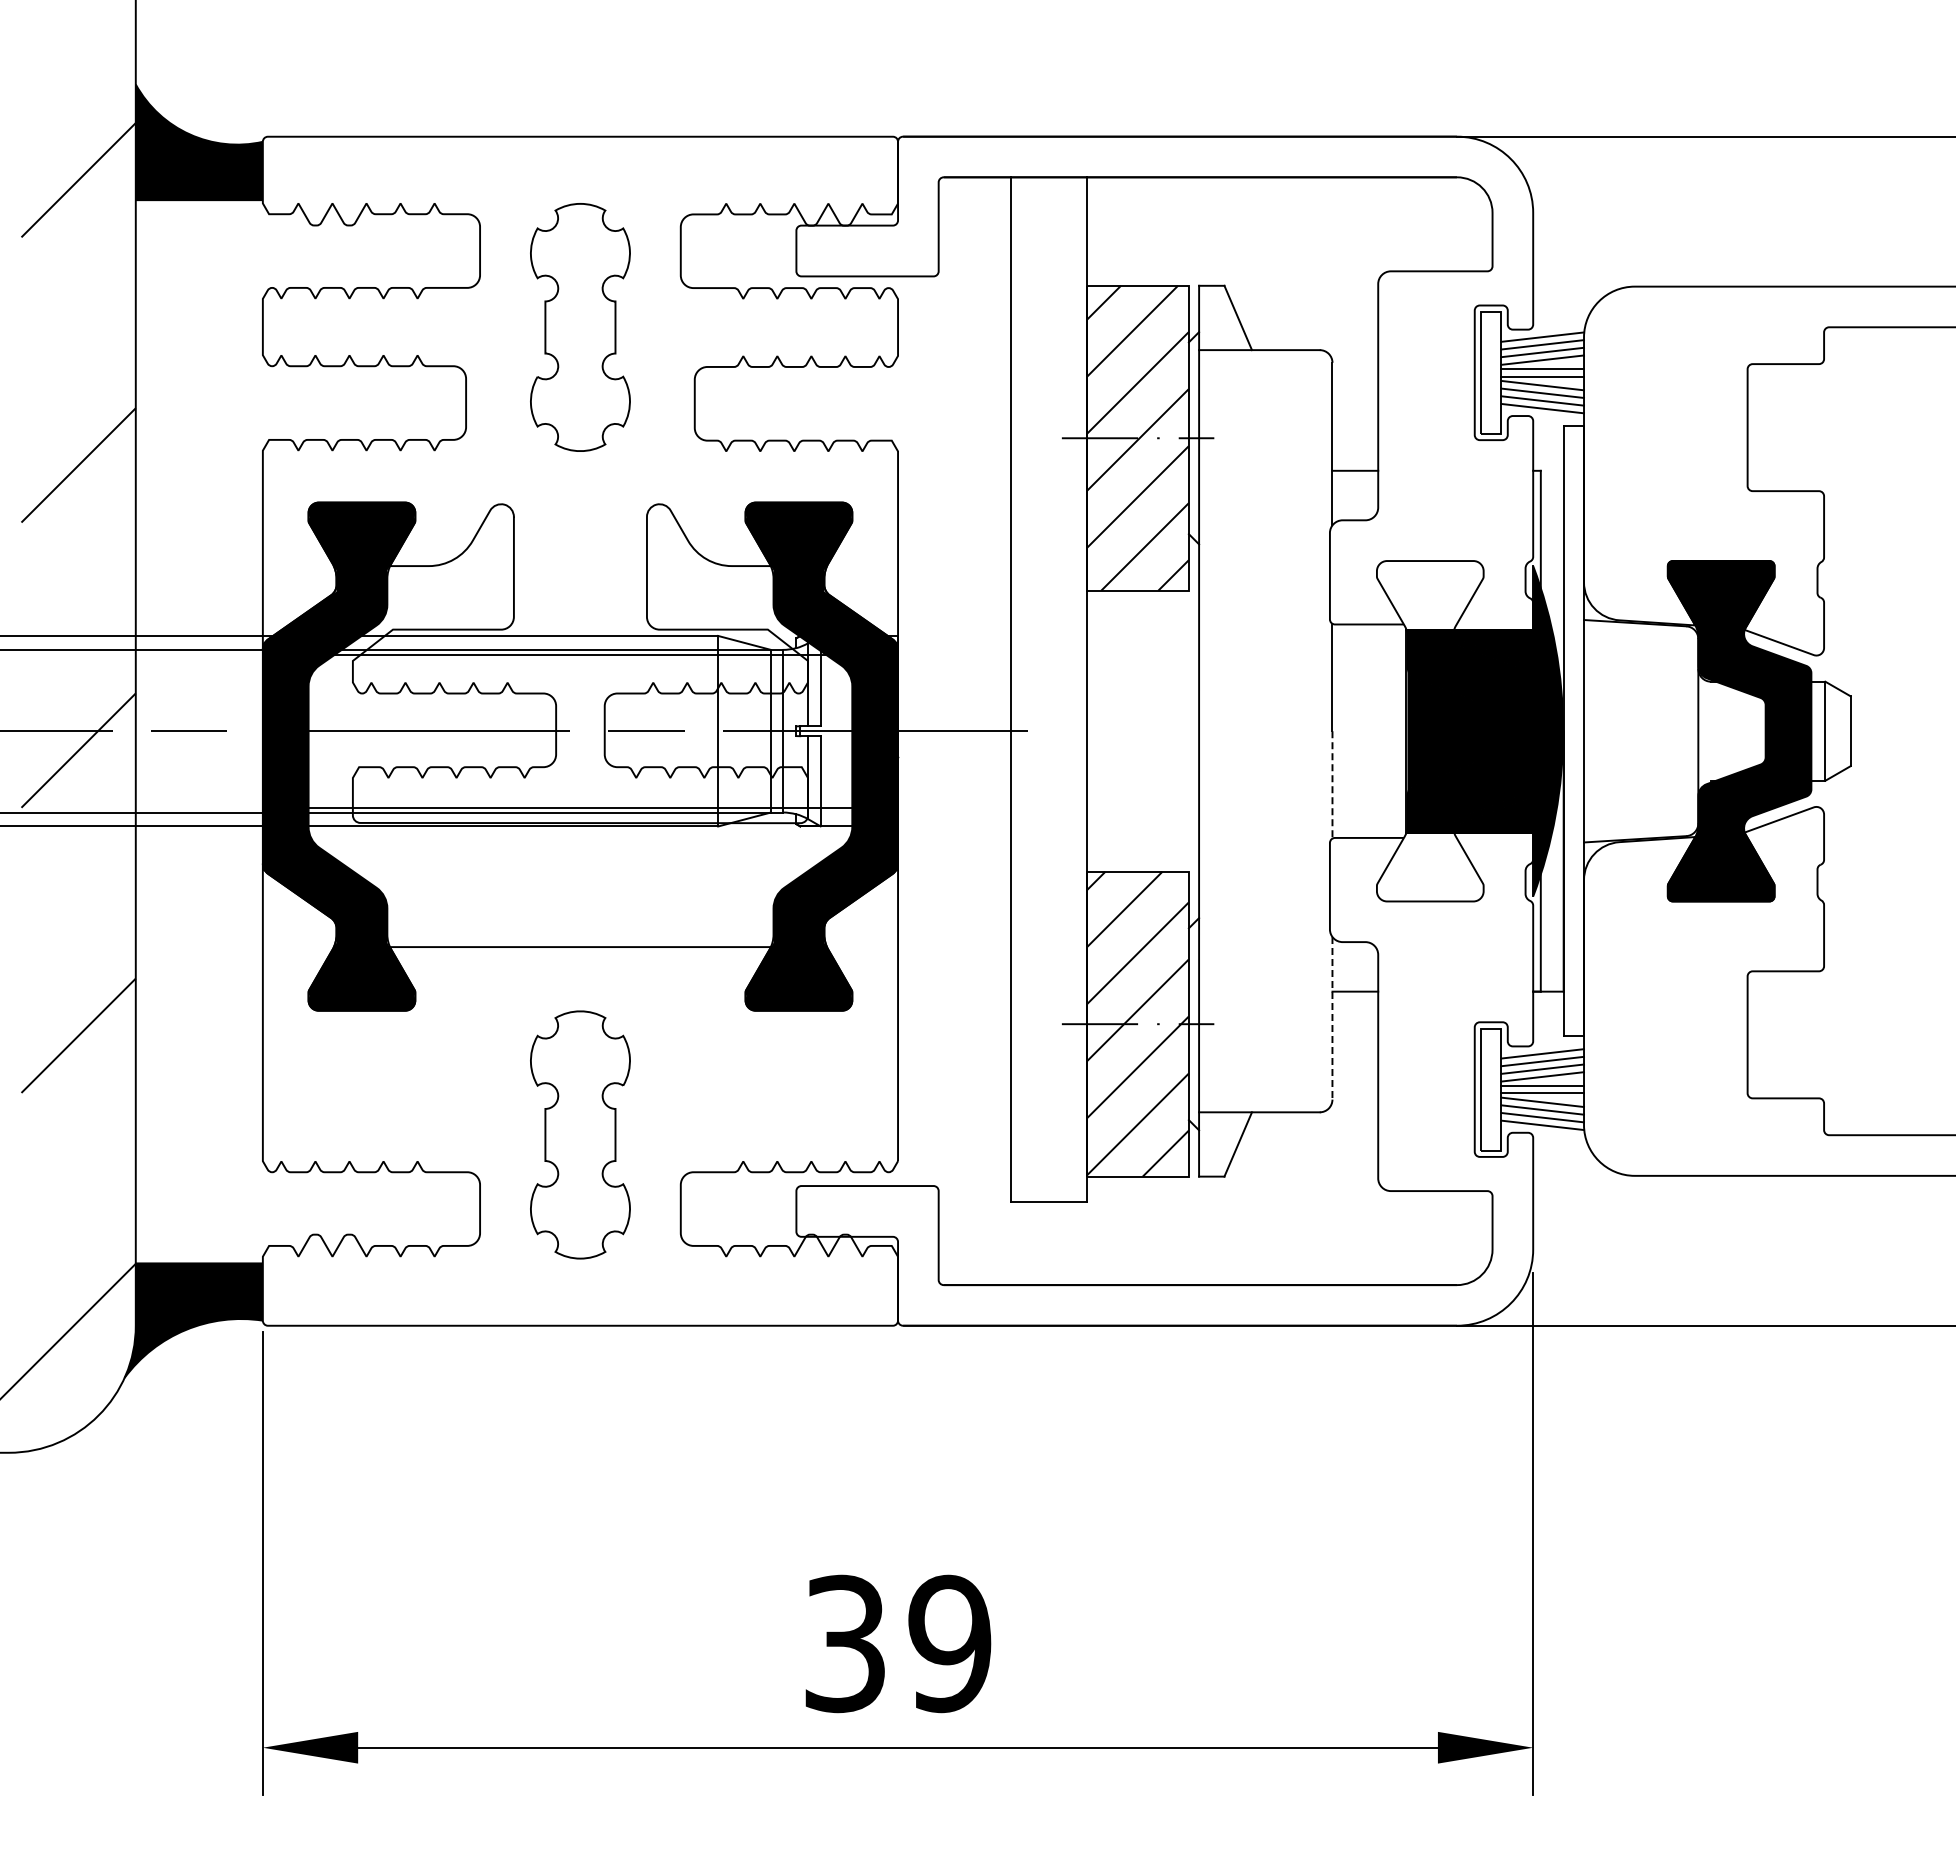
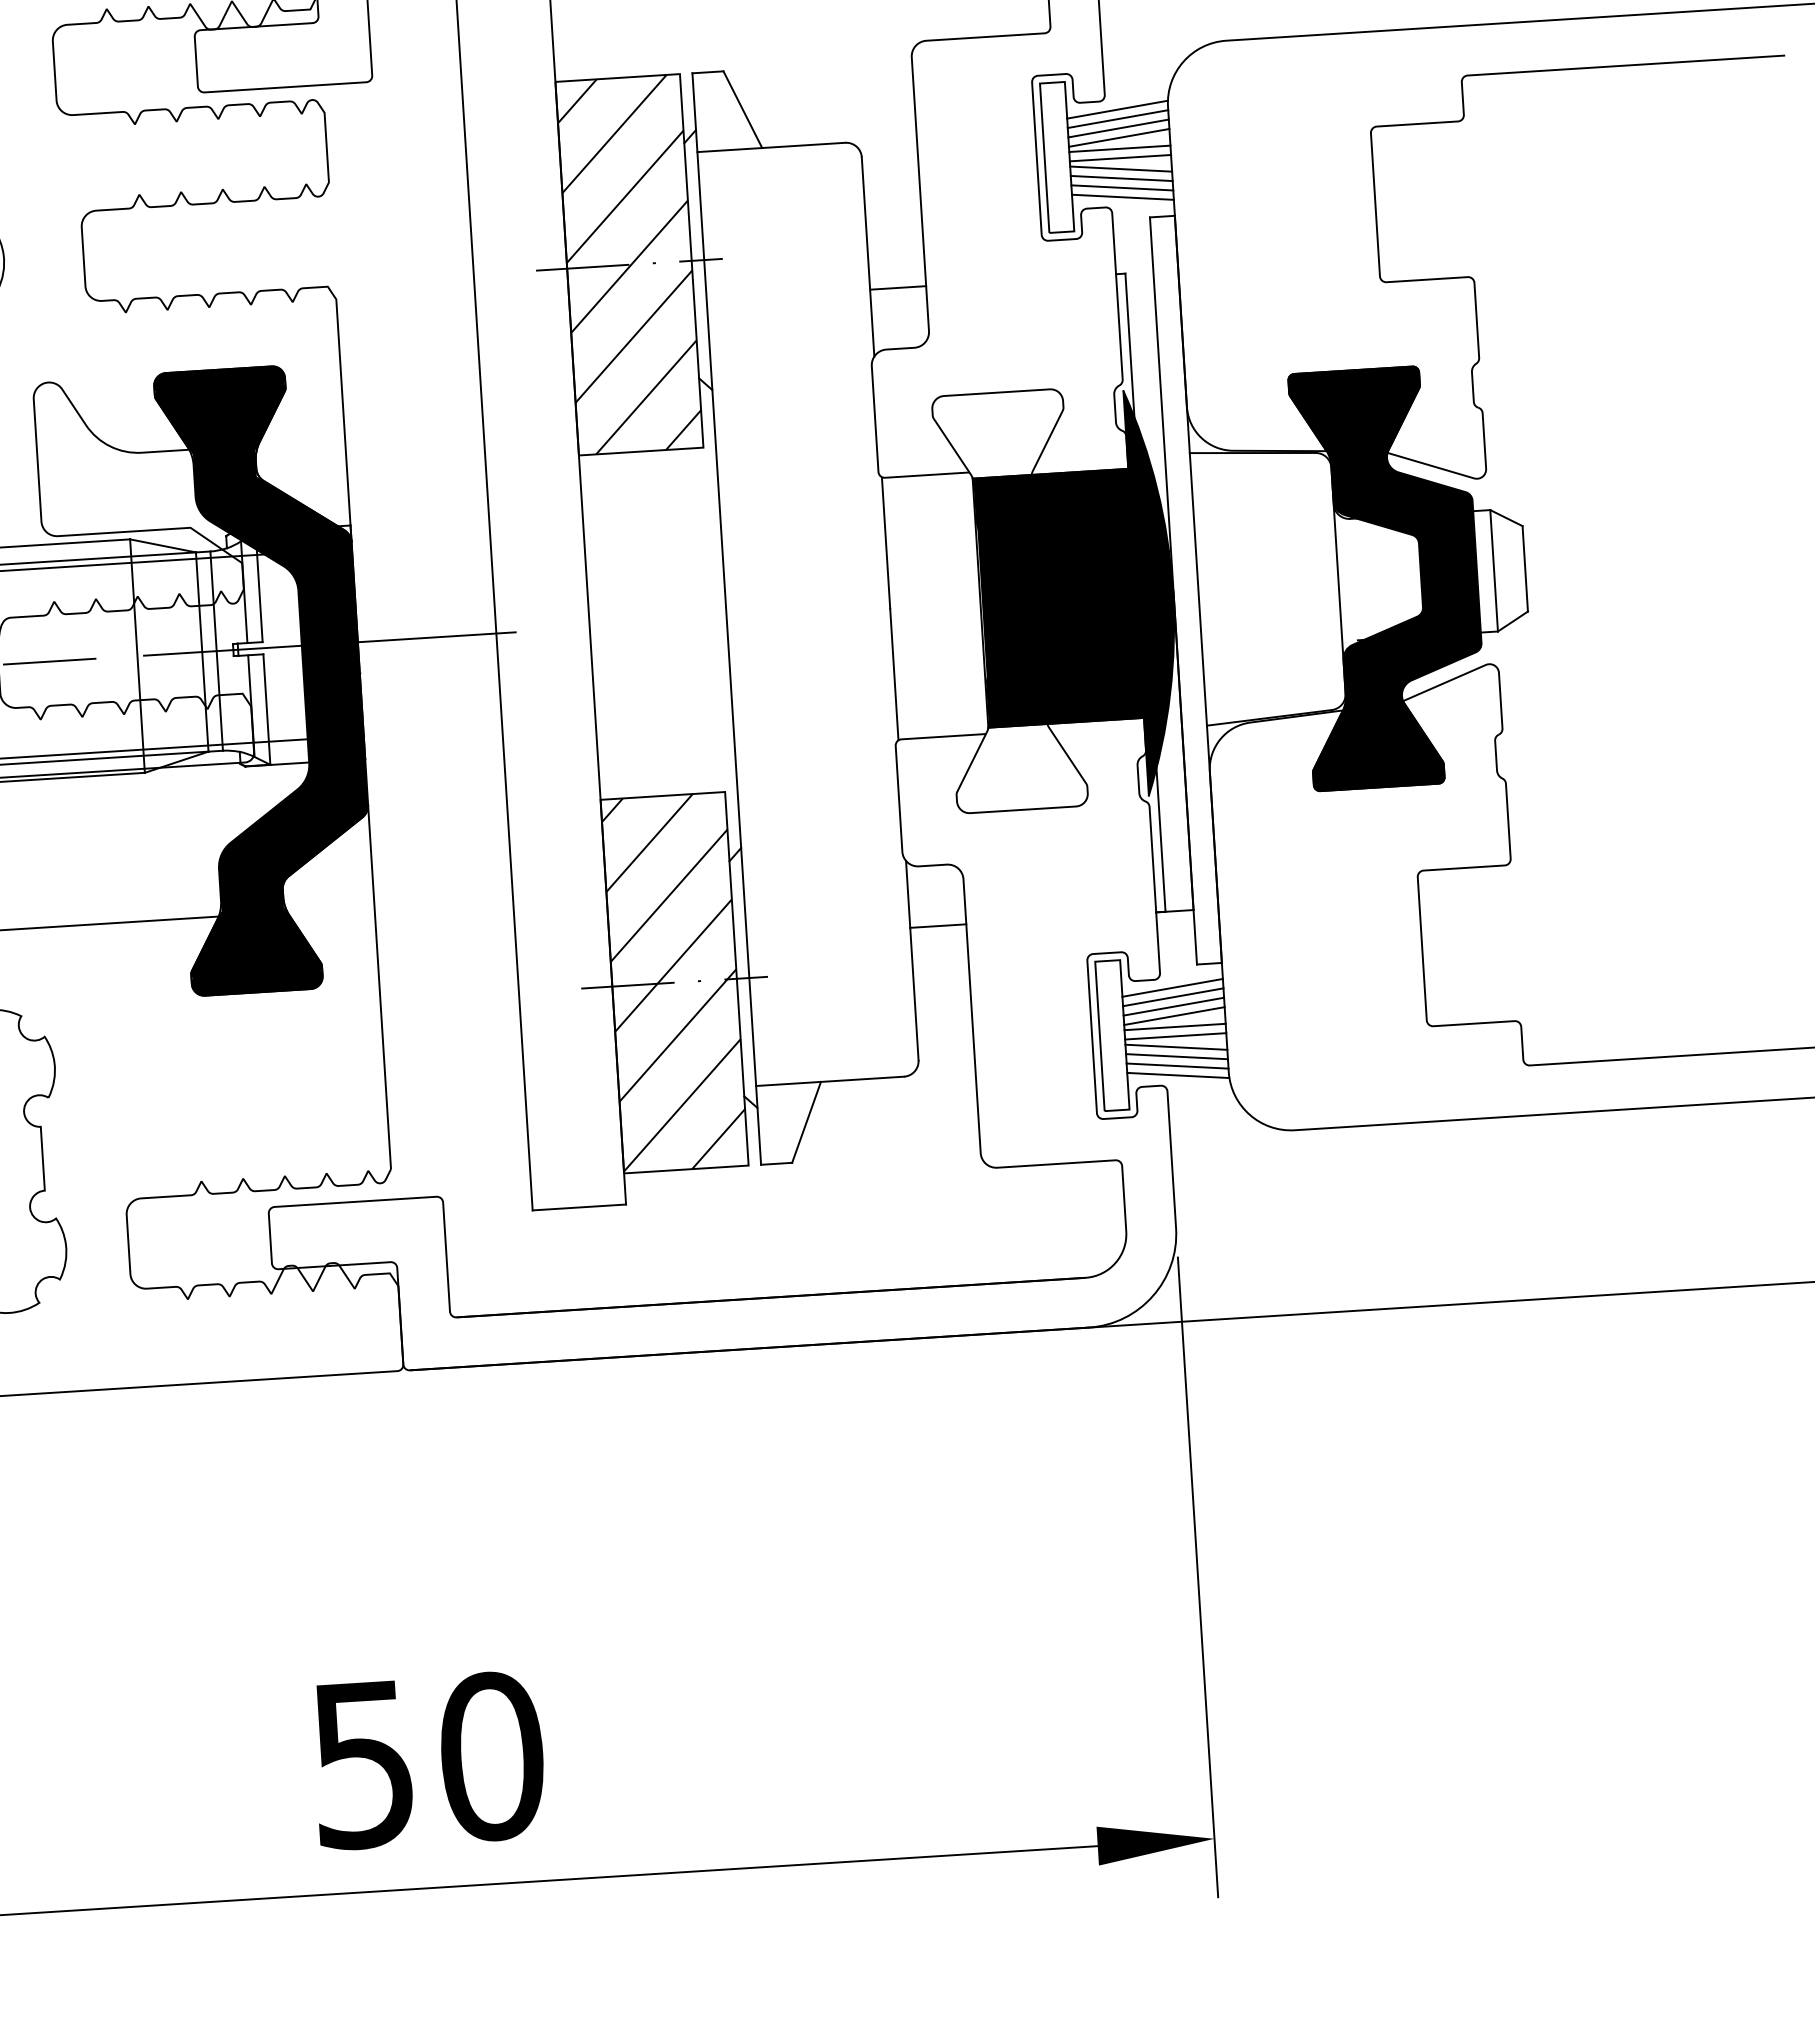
line: (1332, 785) -> (894, 675), dashed -> solid
line: (1332, 1018) -> (912, 960), dashed -> solid
text: (898, 1643) -> (428, 1760), 39 -> 50

